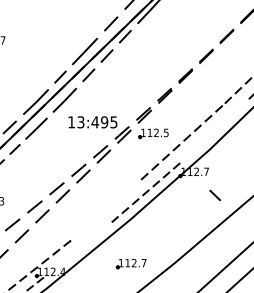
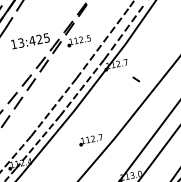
text: (104, 122) -> (39, 39), 13:495 -> 13:425
line: (210, 134) -> (123, 32), added
part: (215, 195) -> (136, 79), size x0.62
line: (106, 209) -> (54, 106), added
line: (77, 249) -> (37, 142), added
part: (130, 263) -> (90, 139), moved

